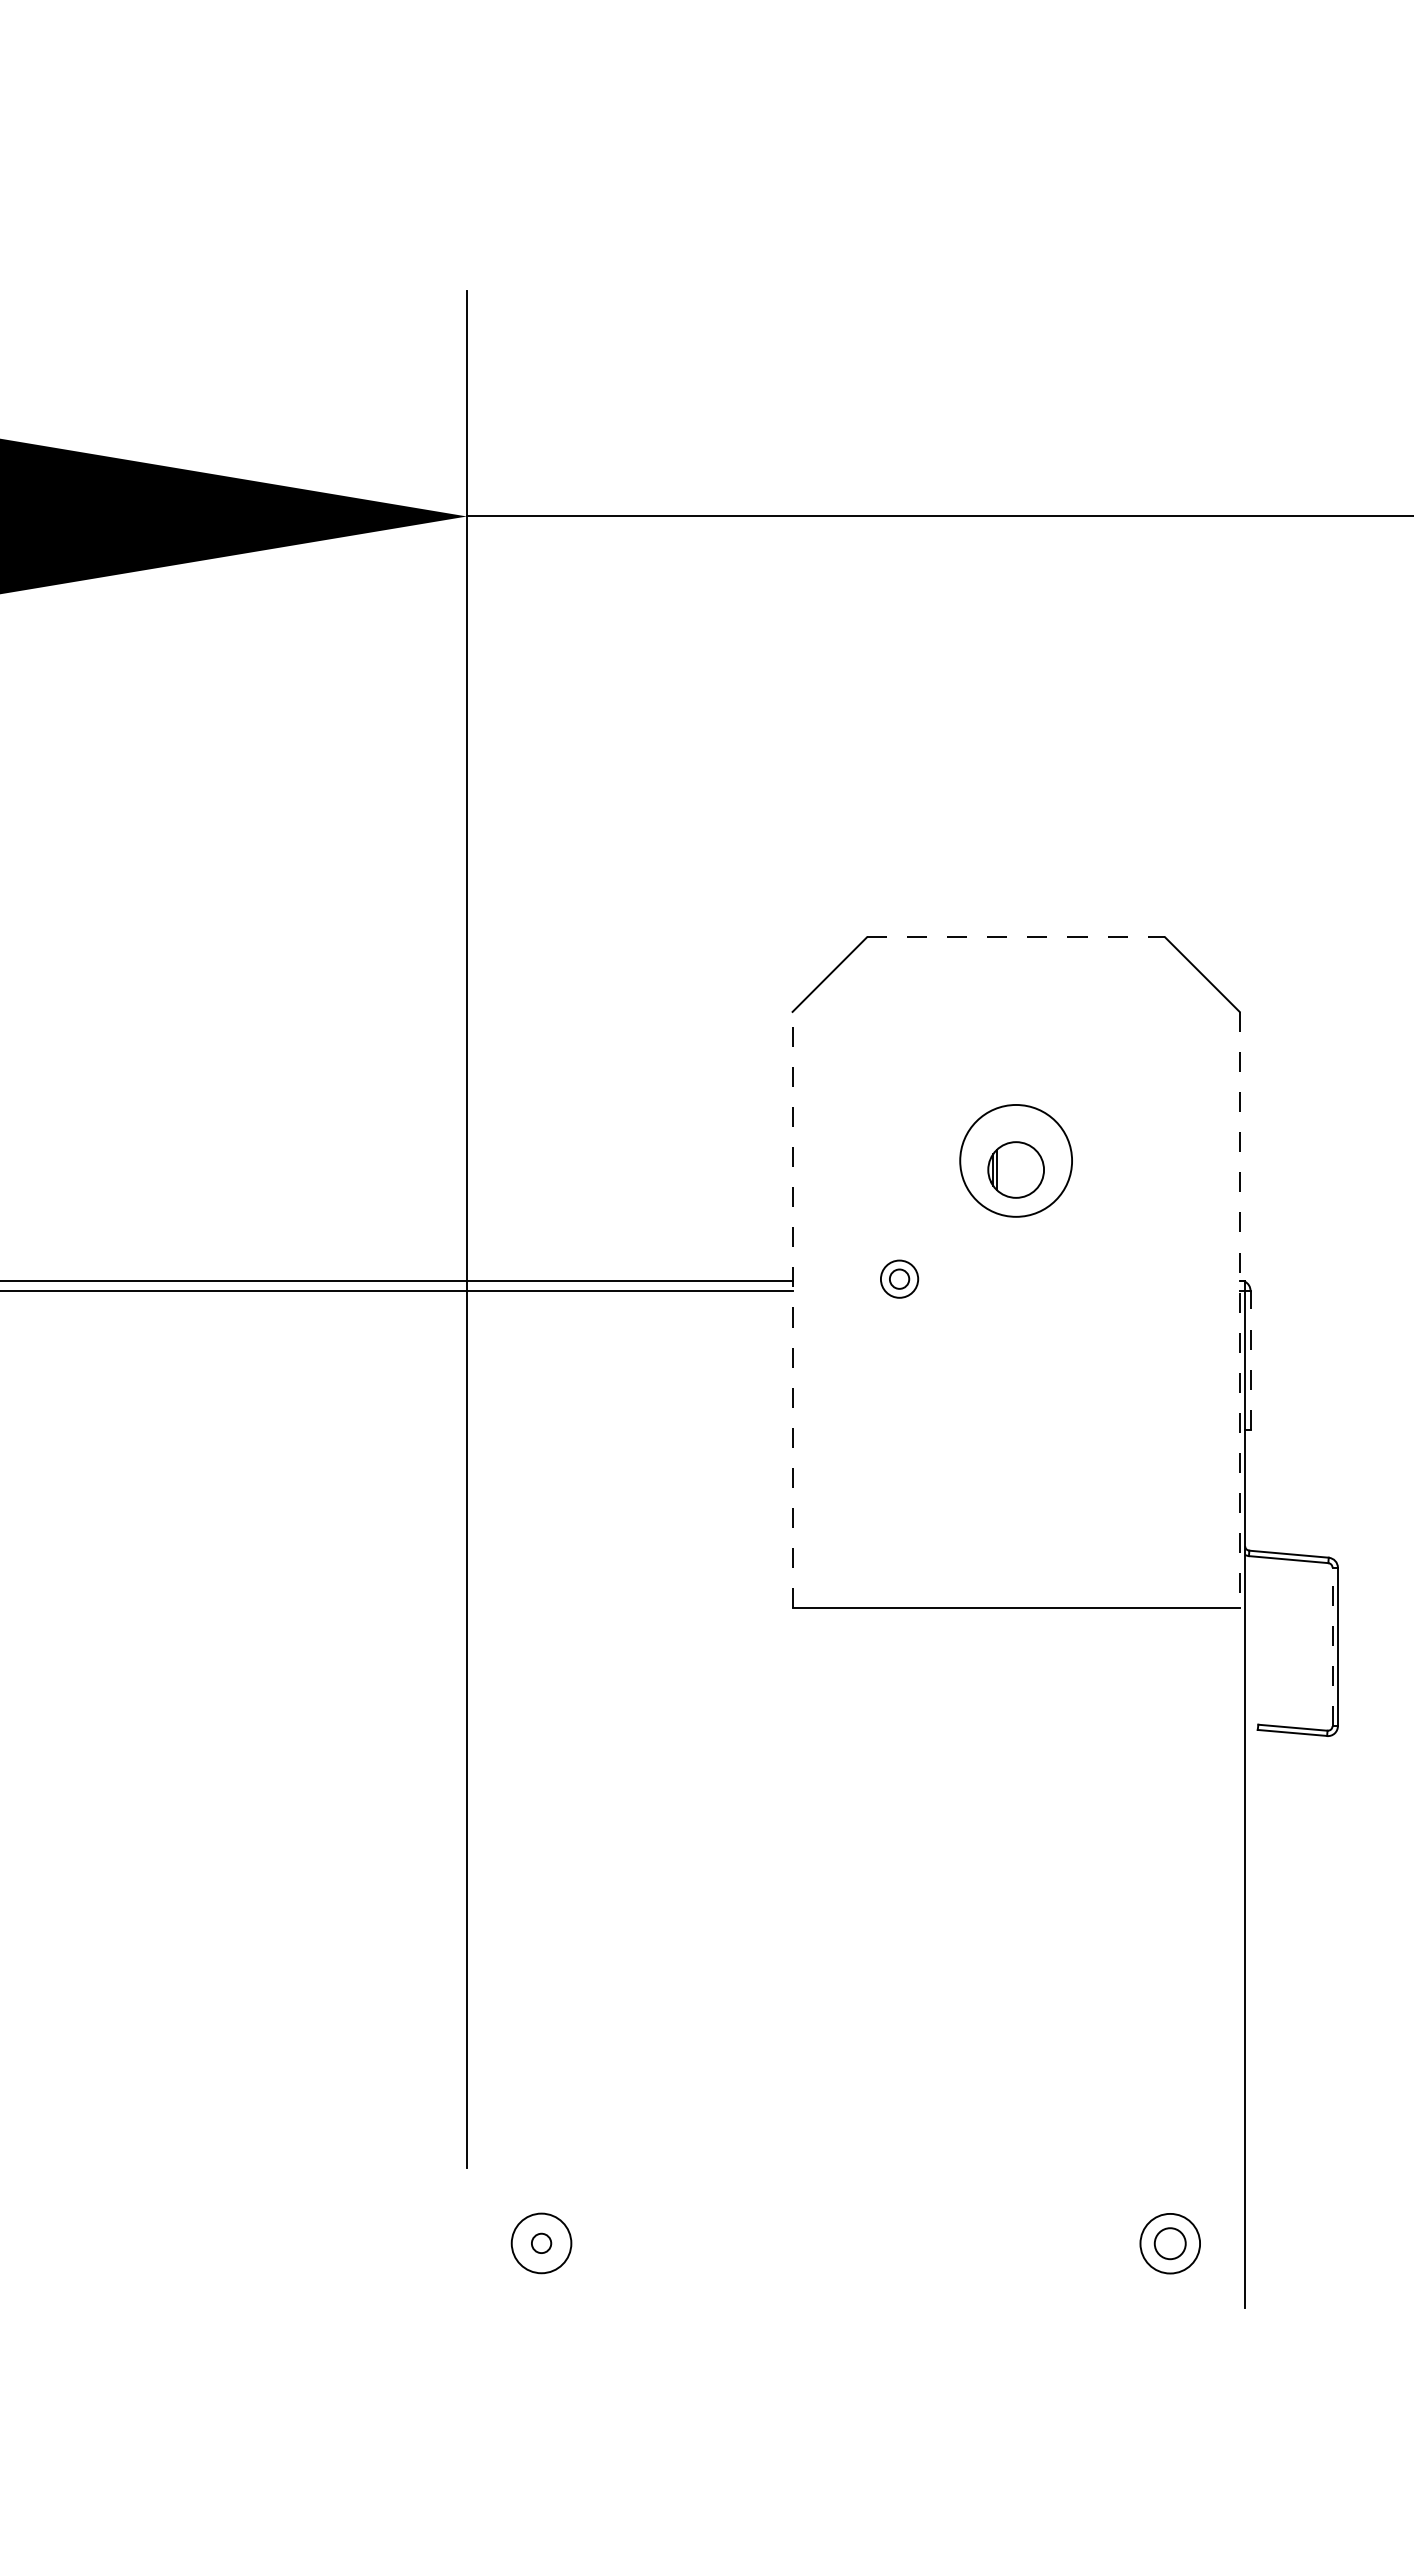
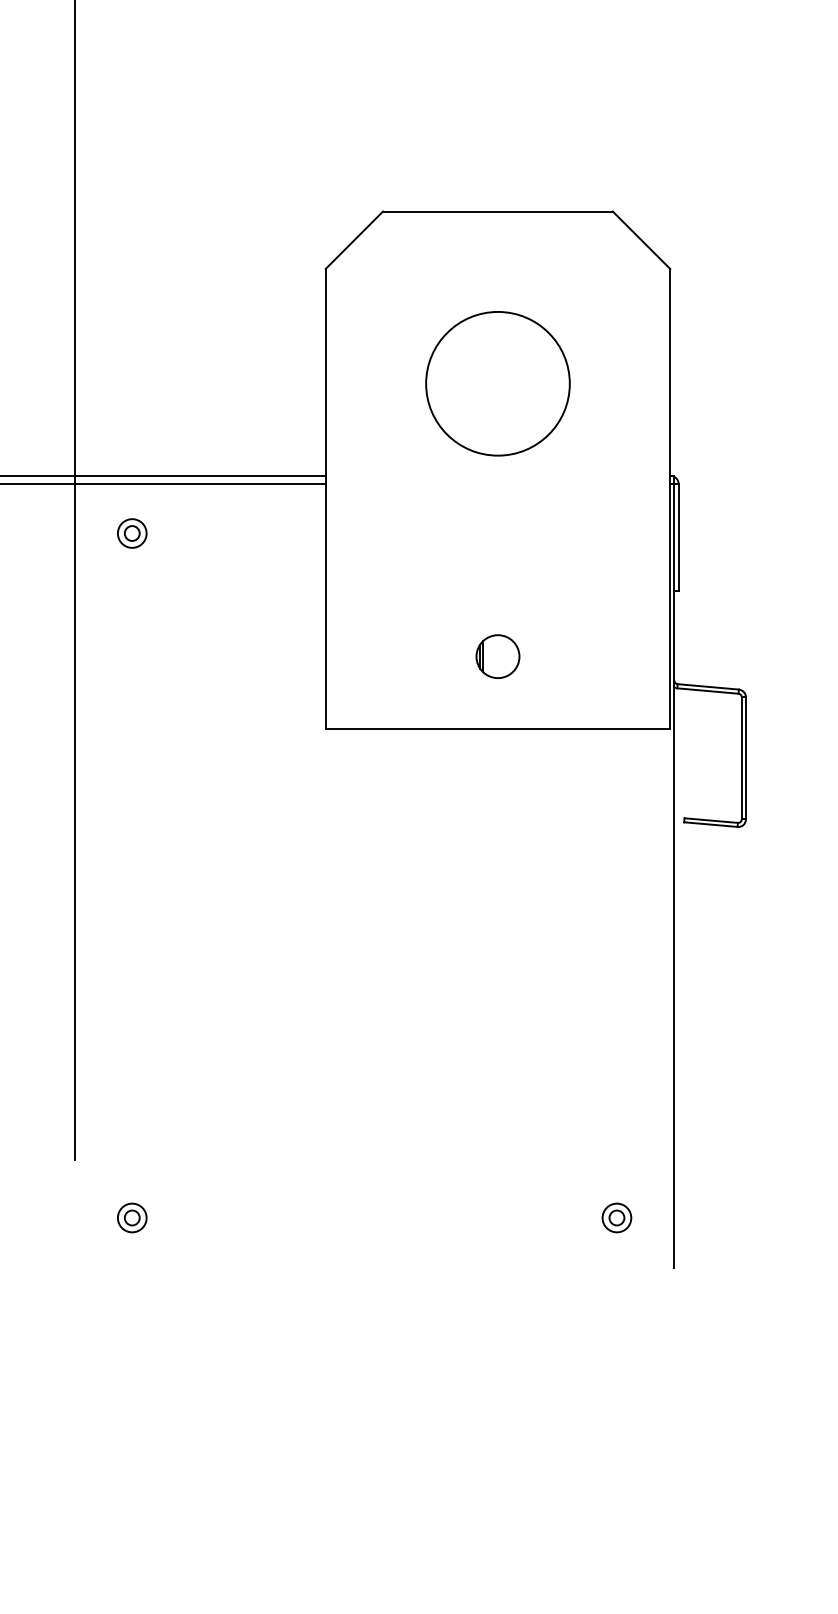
line: (1016, 937) -> (498, 211), dashed -> solid
circle: (1015, 1160) -> (497, 383), size x1.67
part: (1015, 1169) -> (497, 656), moved
part: (899, 1278) -> (132, 532), moved
line: (792, 1309) -> (325, 498), dashed -> solid
line: (1239, 1310) -> (670, 499), dashed -> solid
line: (1250, 1360) -> (678, 537), dashed -> solid
line: (1332, 1646) -> (741, 757), dashed -> solid
part: (1170, 2242) -> (616, 1217), size x0.62
circle: (541, 2243) -> (132, 1218), size x0.62

